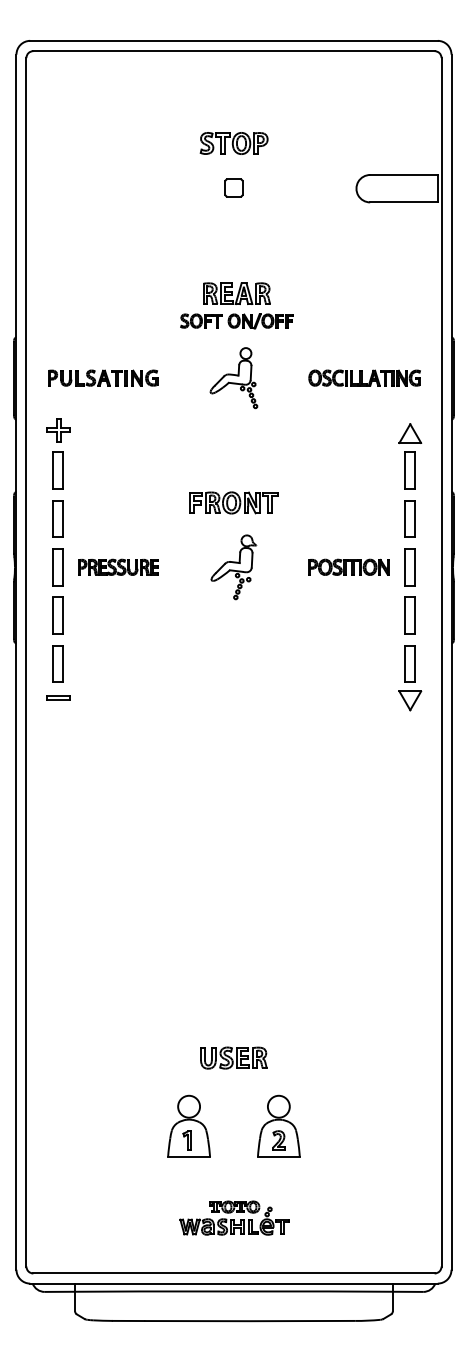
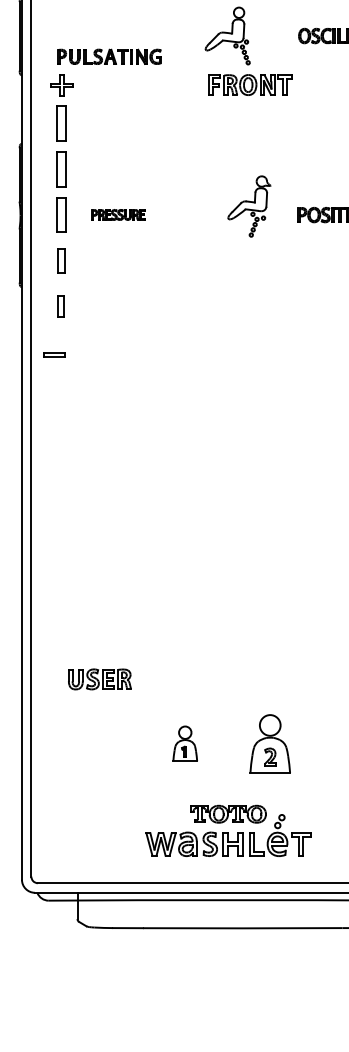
part: (103, 377) -> (109, 56), moved
part: (233, 502) -> (250, 84), moved
part: (118, 566) -> (118, 214), size x0.7
part: (233, 567) -> (249, 206), moved
part: (57, 615) -> (60, 260), size x0.7
part: (57, 663) -> (60, 306), size x0.6
part: (58, 697) -> (54, 354), moved
part: (233, 1057) -> (99, 678), moved
part: (188, 1125) -> (184, 743), size x0.6
part: (234, 1217) -> (228, 830), size x1.6

